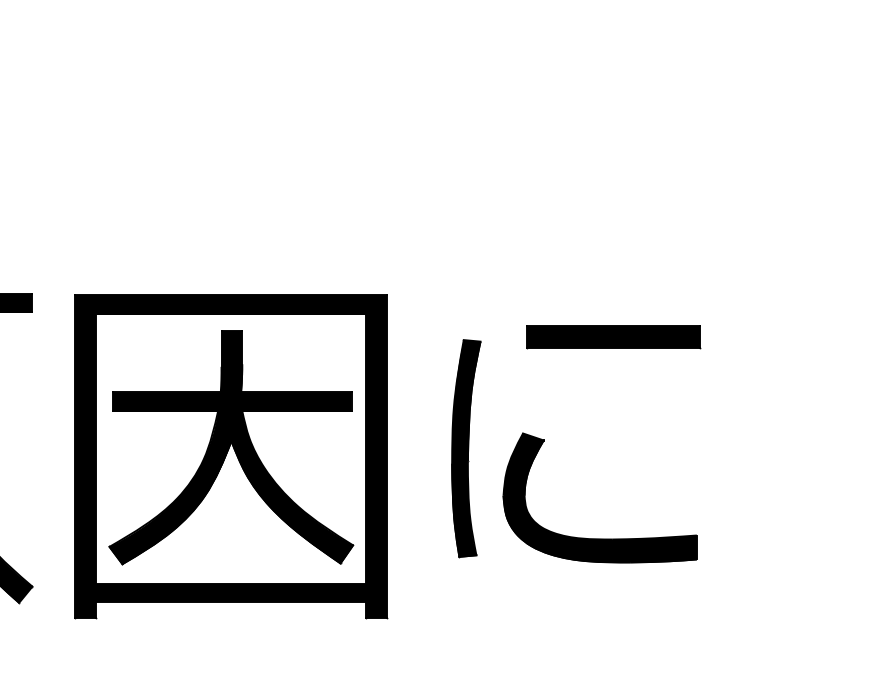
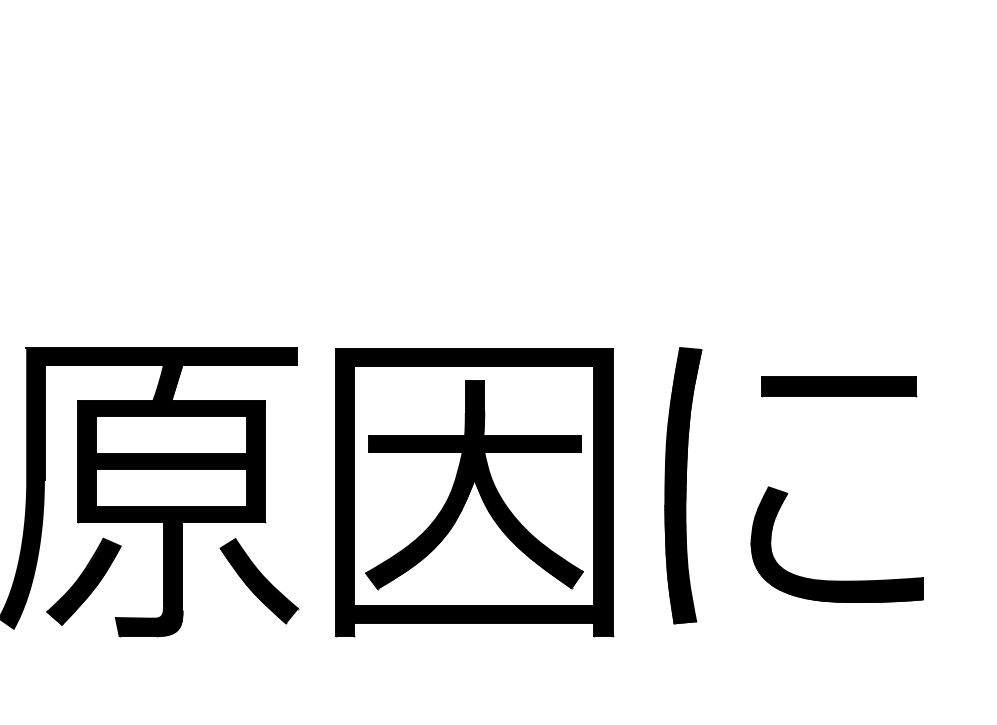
part: (613, 336) -> (839, 386), moved
part: (466, 448) -> (683, 485), size x1.43
part: (599, 538) -> (836, 580), moved

